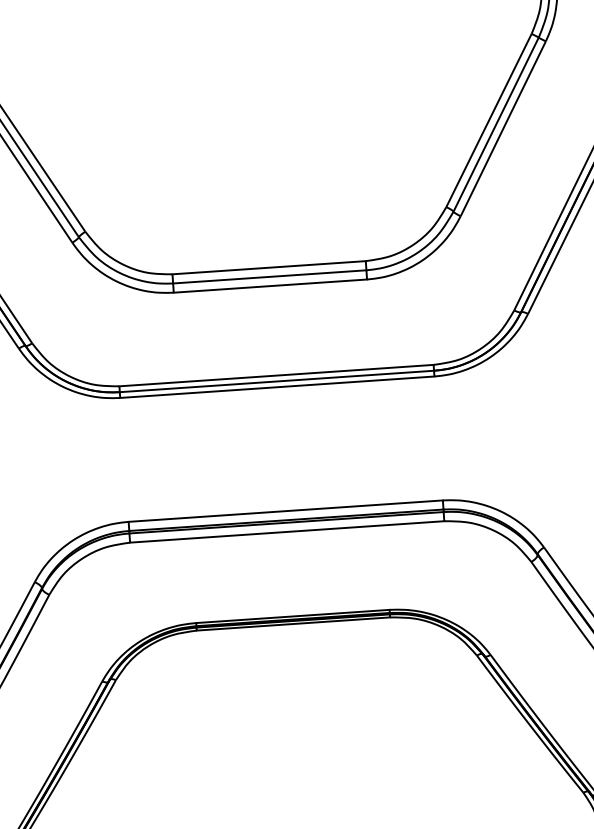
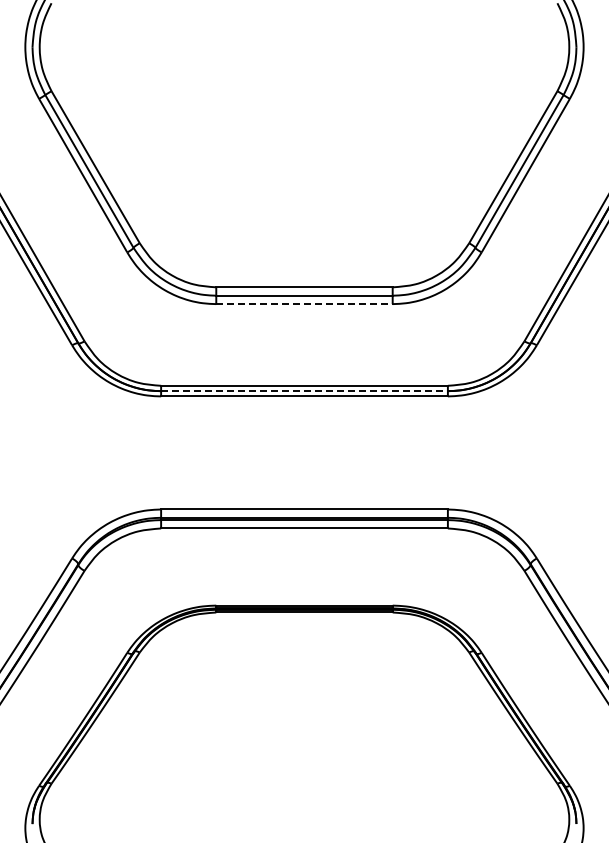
line: (270, 286) -> (304, 304), solid -> dashed
line: (278, 381) -> (305, 391), solid -> dashed

